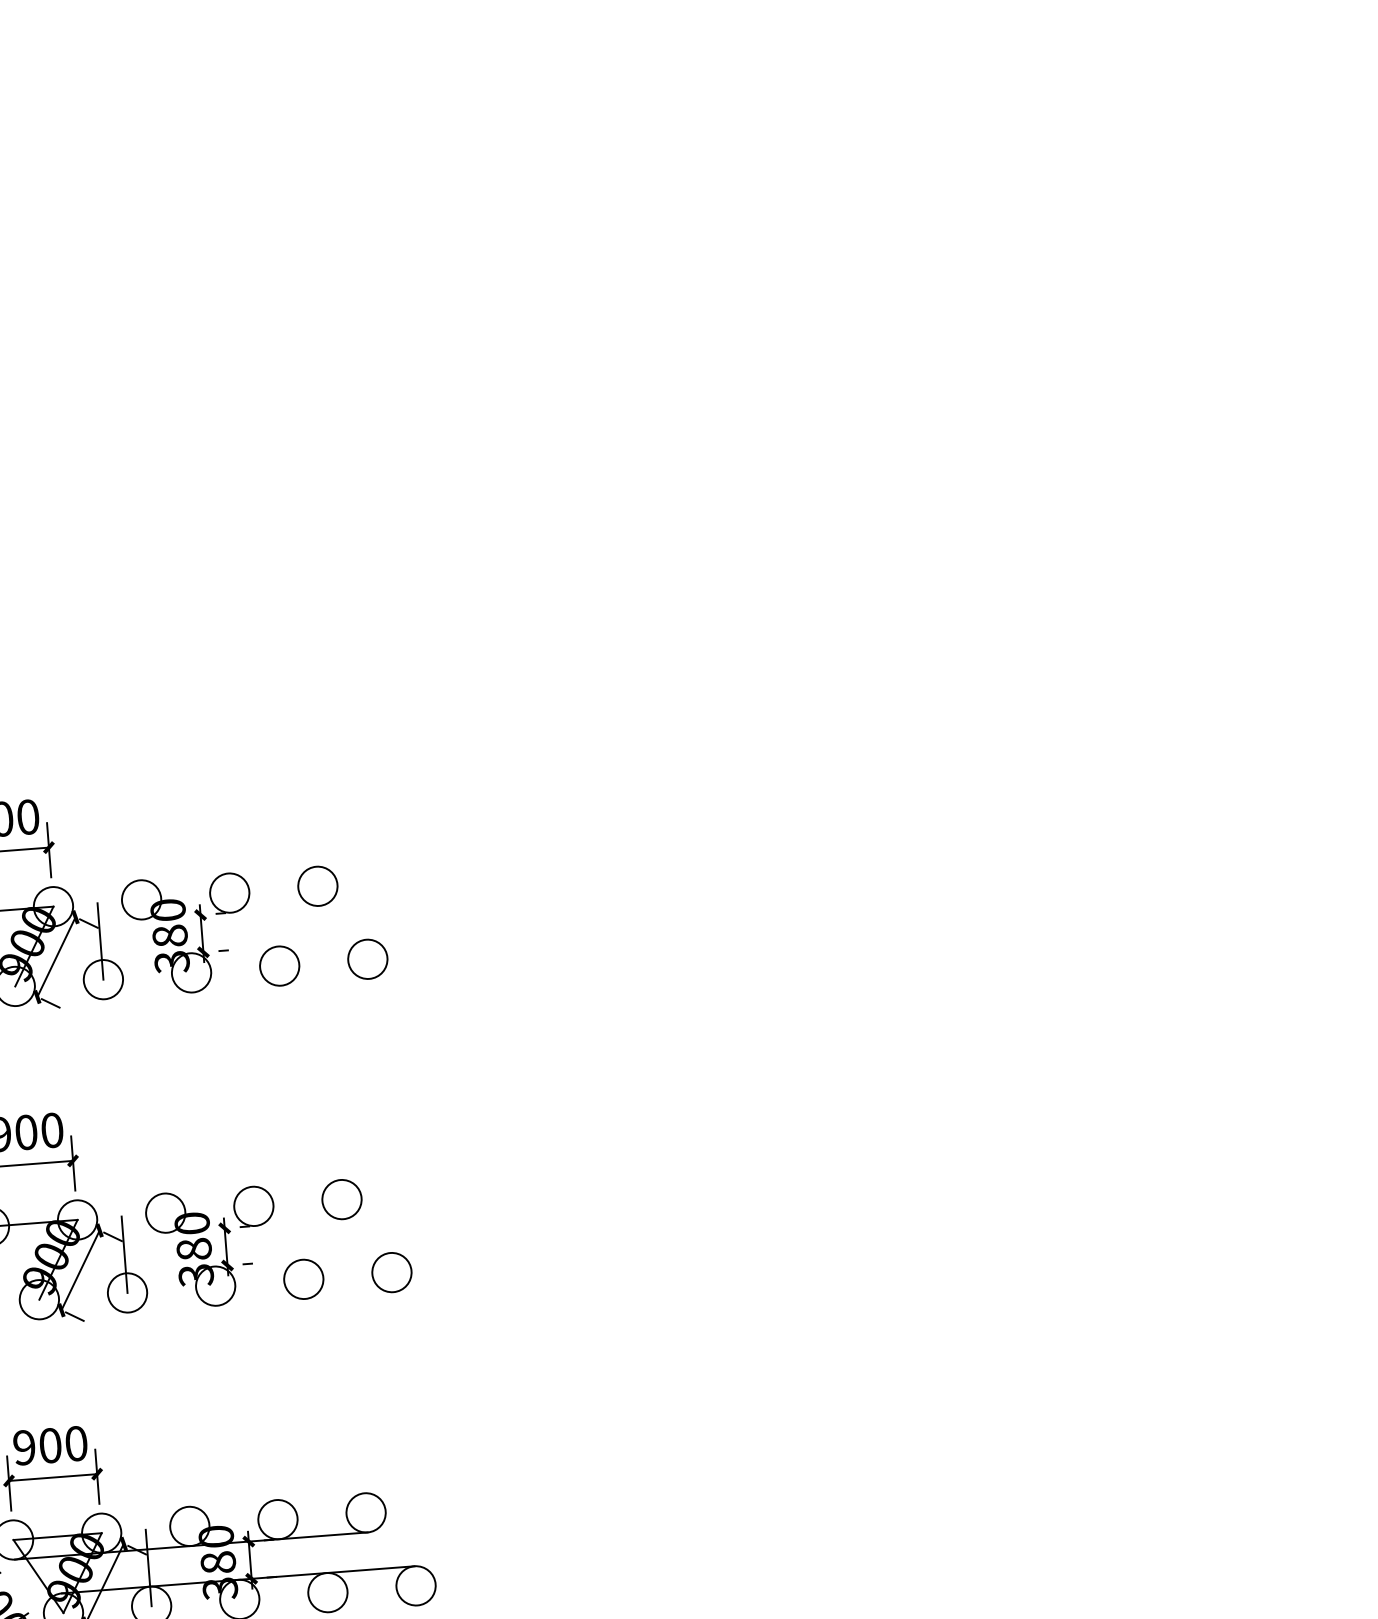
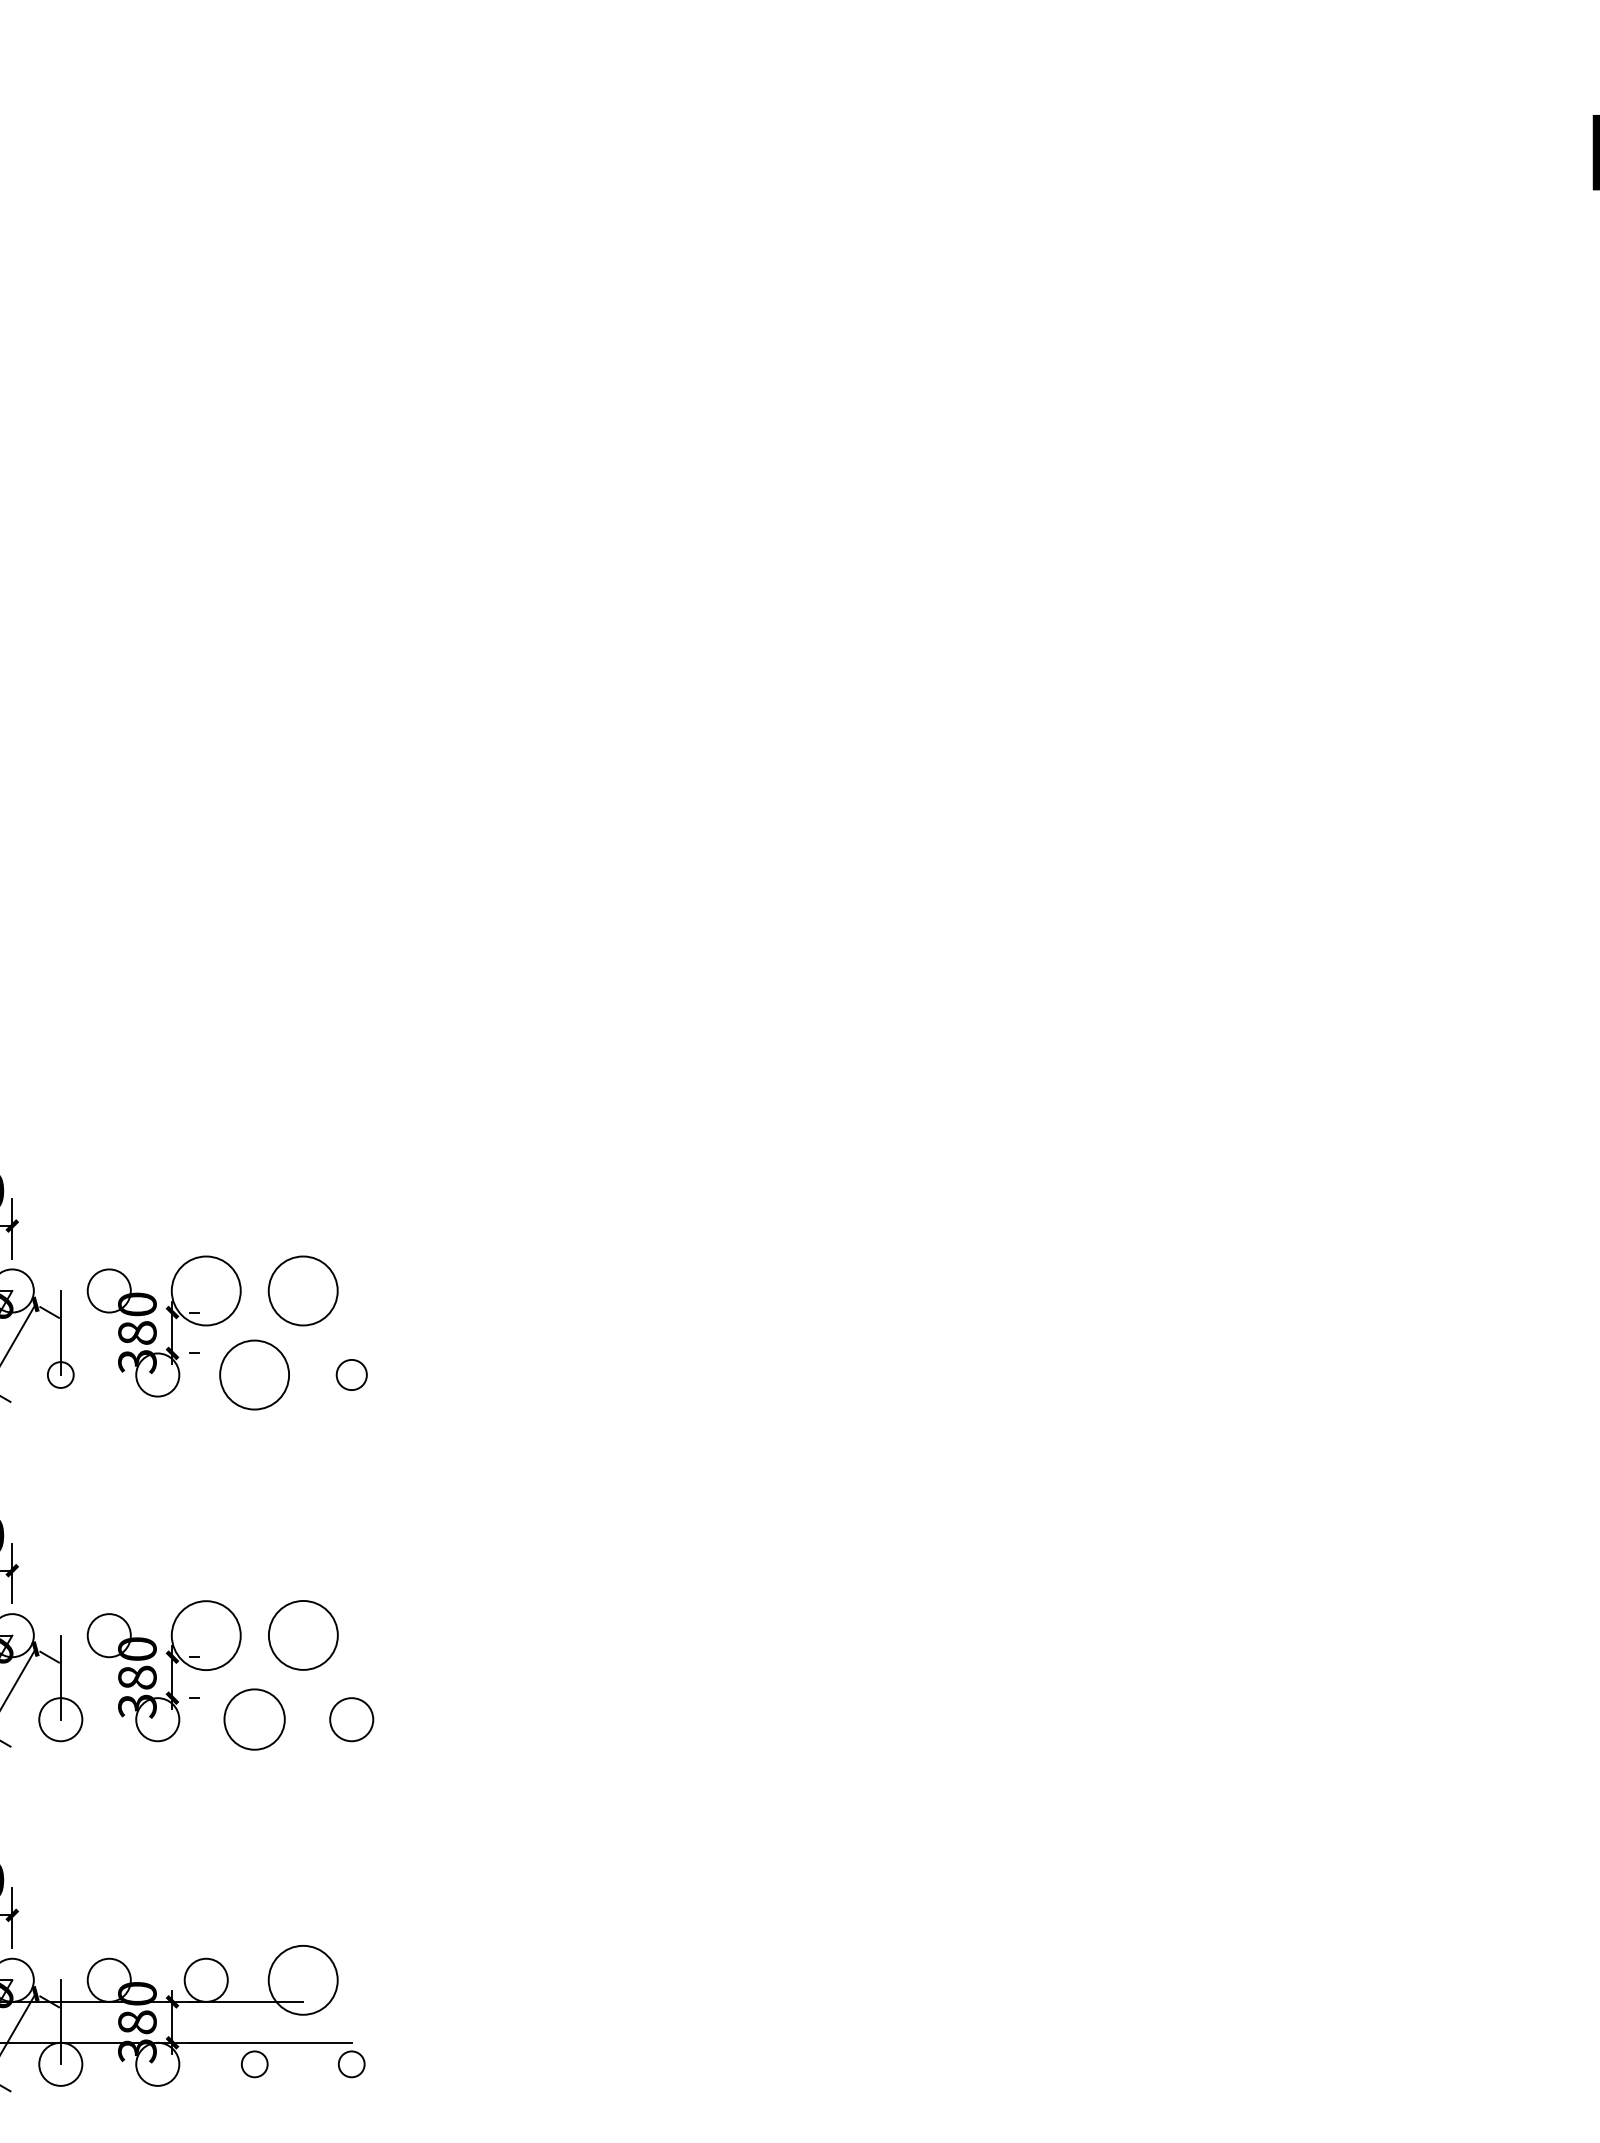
circle: (317, 885) -> (302, 1290), size x1.6
circle: (229, 892) -> (205, 1290), size x1.6
circle: (367, 958) -> (351, 1374), size x0.7
circle: (279, 965) -> (254, 1374), size x1.6
circle: (103, 979) -> (60, 1374), size x0.6
circle: (341, 1199) -> (302, 1635), size x1.6
circle: (253, 1206) -> (205, 1635), size x1.6
circle: (303, 1279) -> (254, 1719), size x1.4
circle: (365, 1512) -> (302, 1979), size x1.6
circle: (415, 1585) -> (351, 2063), size x0.6
circle: (327, 1591) -> (254, 2063), size x0.6

